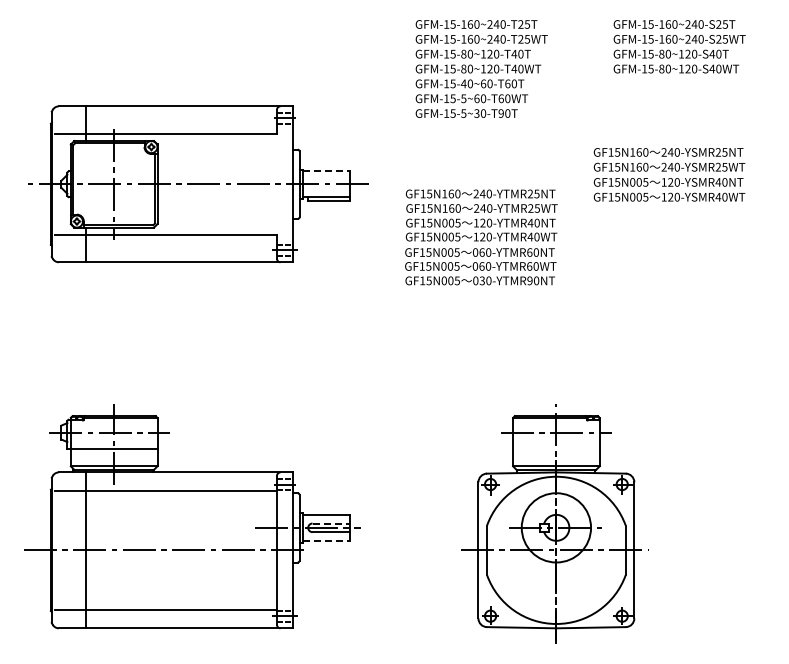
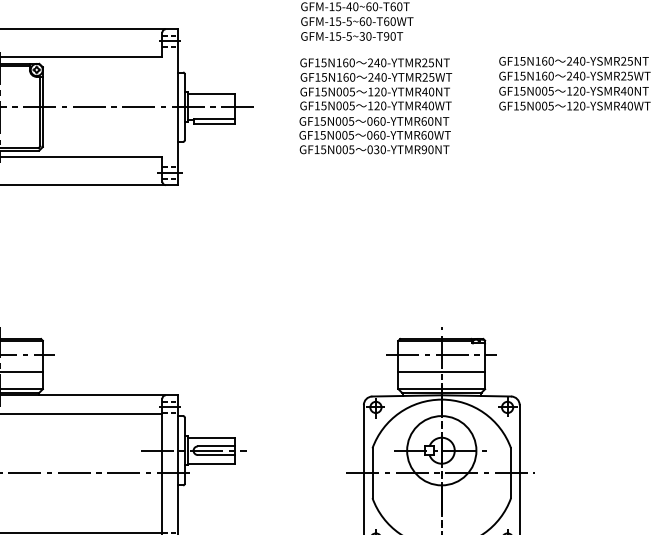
line: (326, 171) -> (211, 94), dashed -> solid
text: (669, 174) -> (574, 83), moved
text: (481, 237) -> (375, 106), moved
line: (556, 449) -> (441, 372), added
line: (331, 523) -> (216, 446), dashed -> solid
line: (326, 540) -> (211, 463), dashed -> solid

